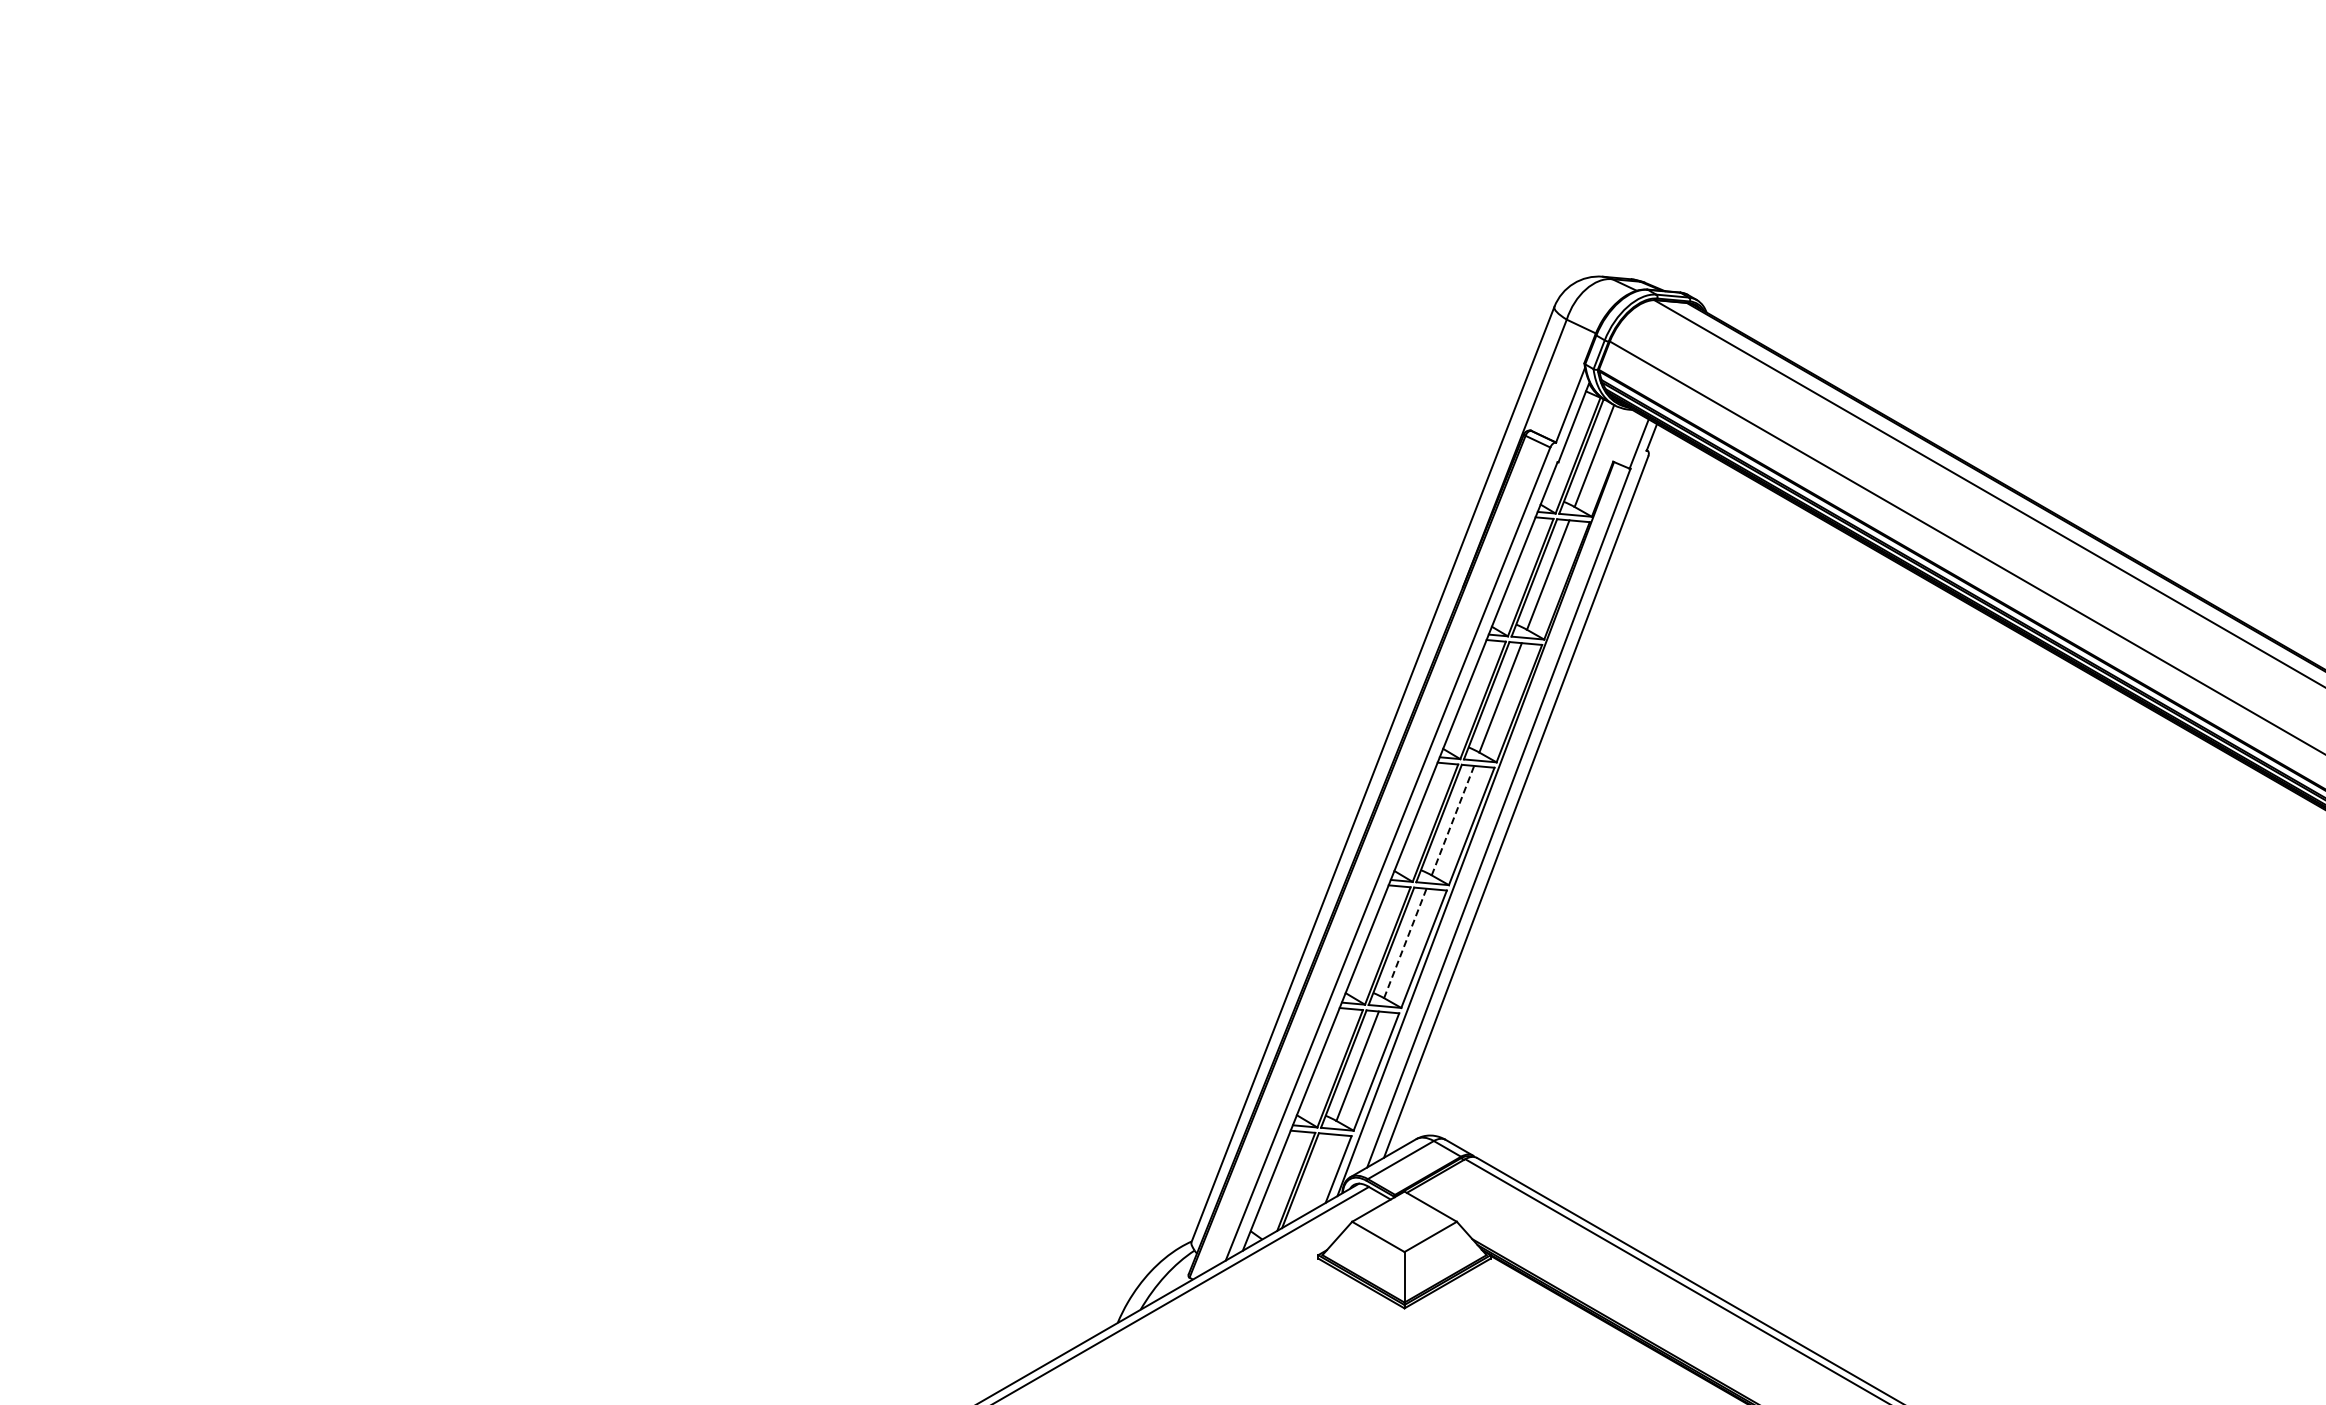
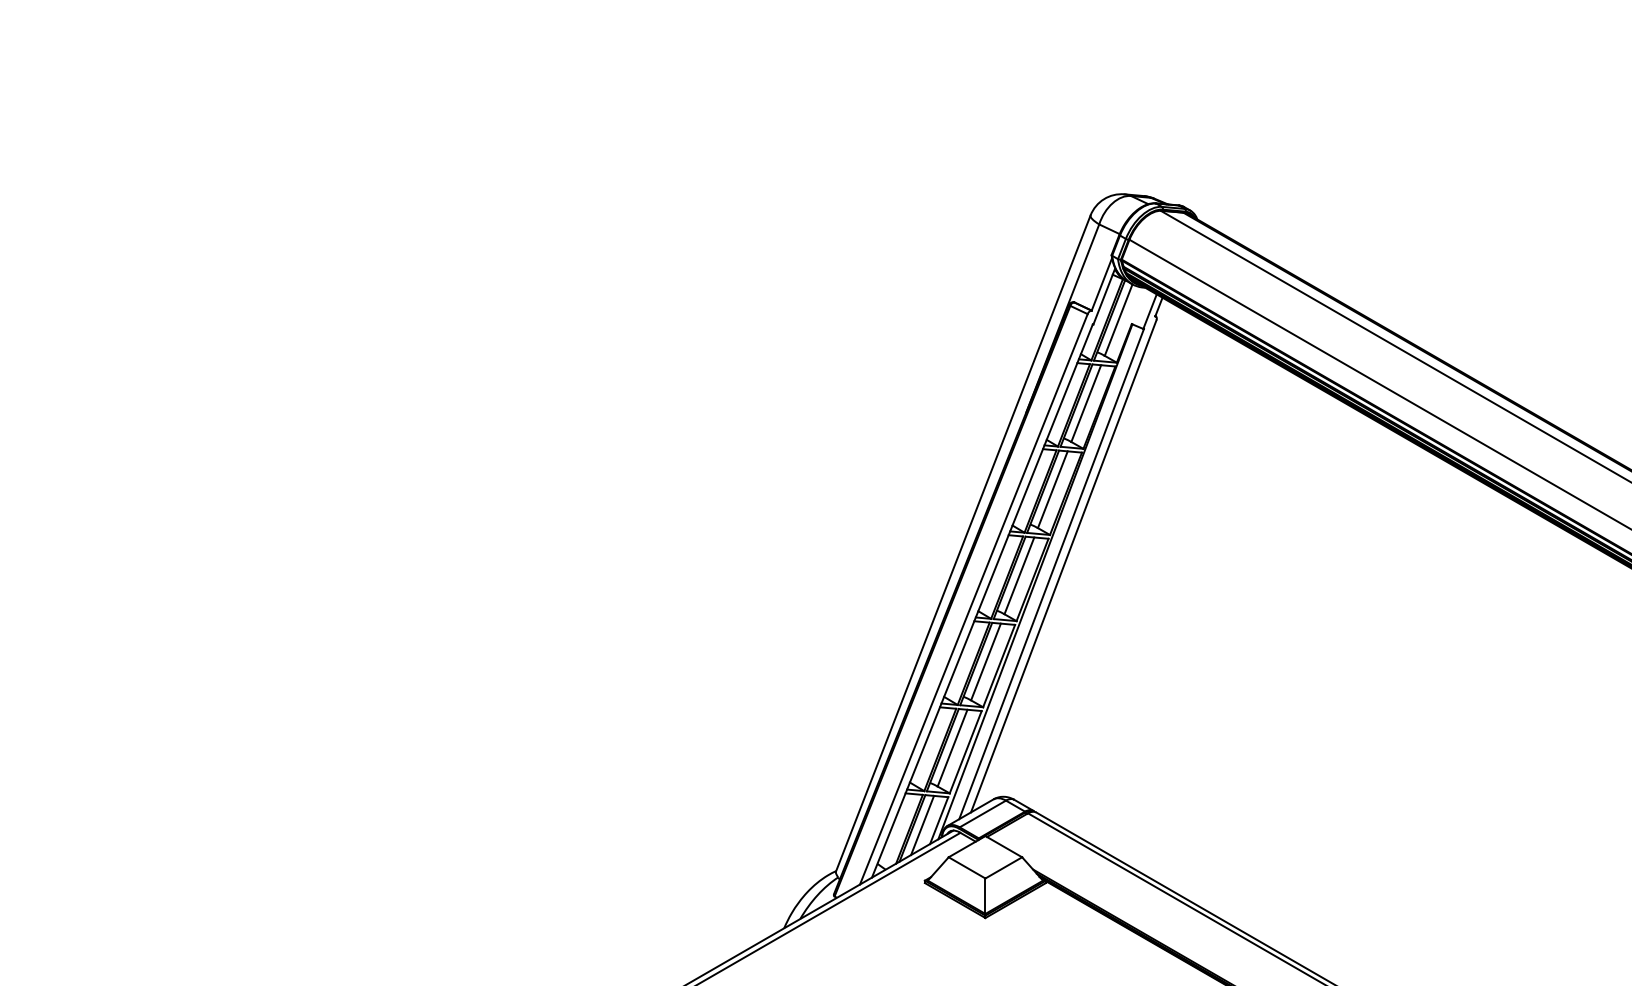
line: (1452, 820) -> (1019, 575), dashed -> solid
line: (1405, 943) -> (986, 662), dashed -> solid
line: (1314, 1176) -> (922, 825), added

